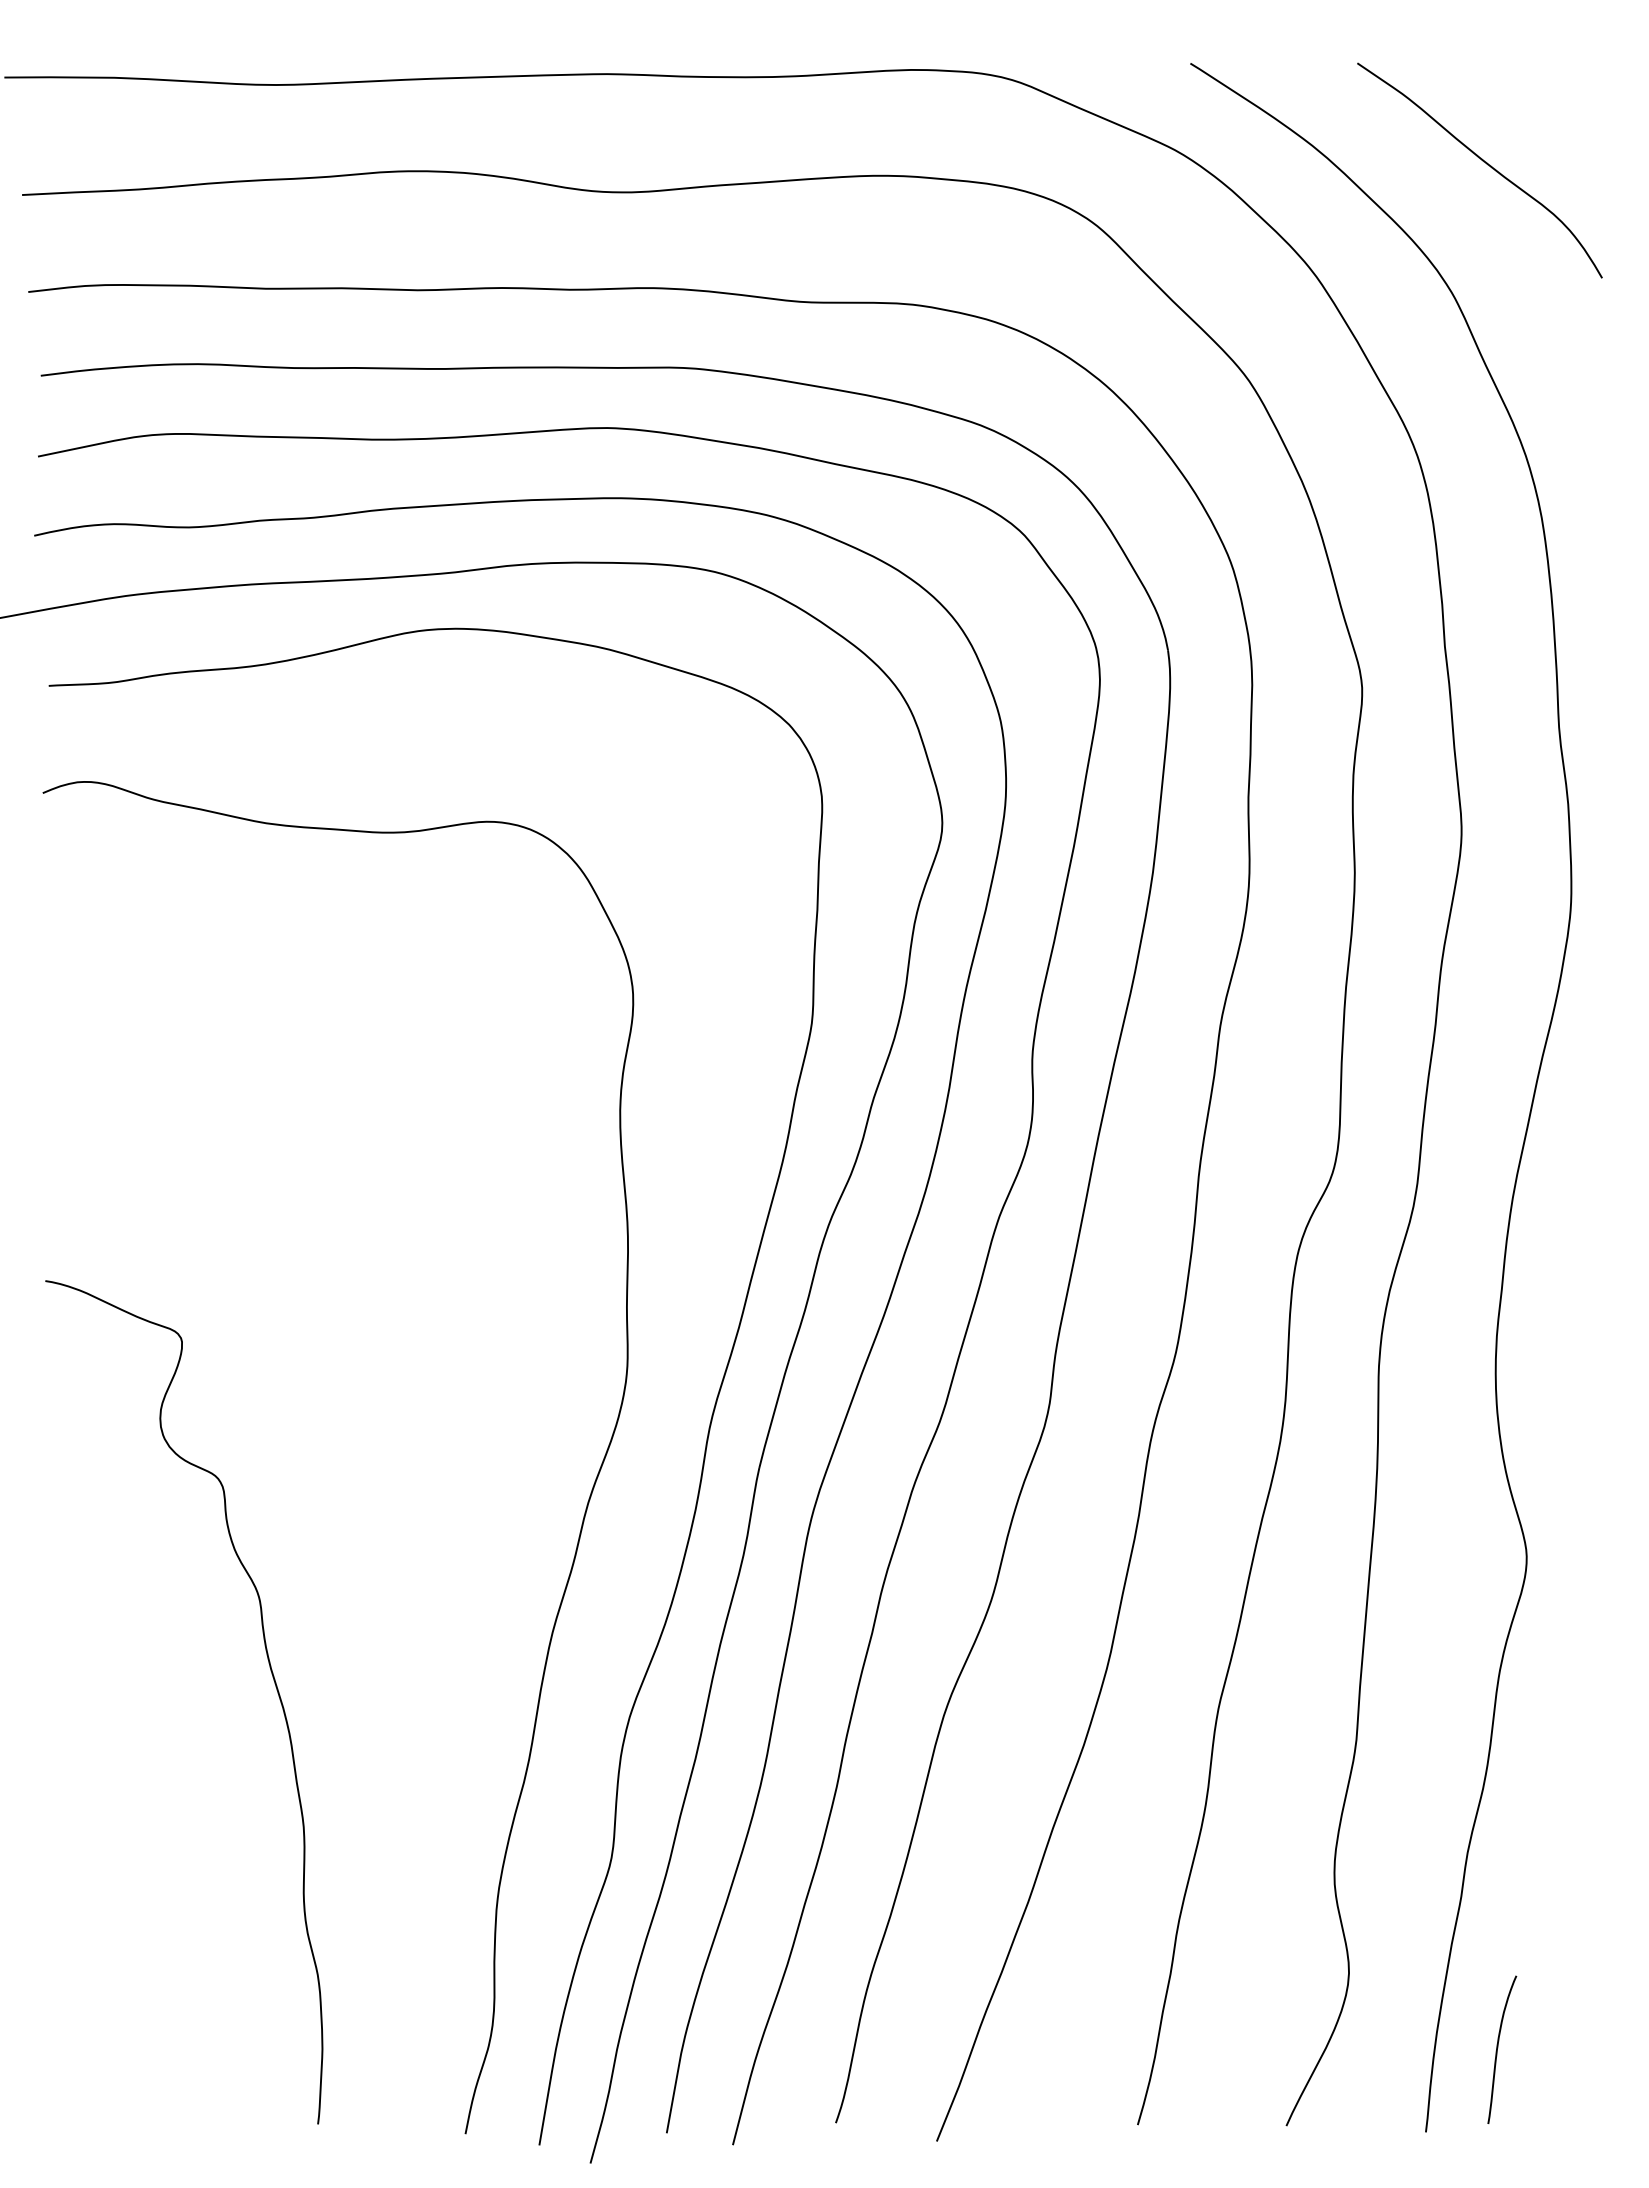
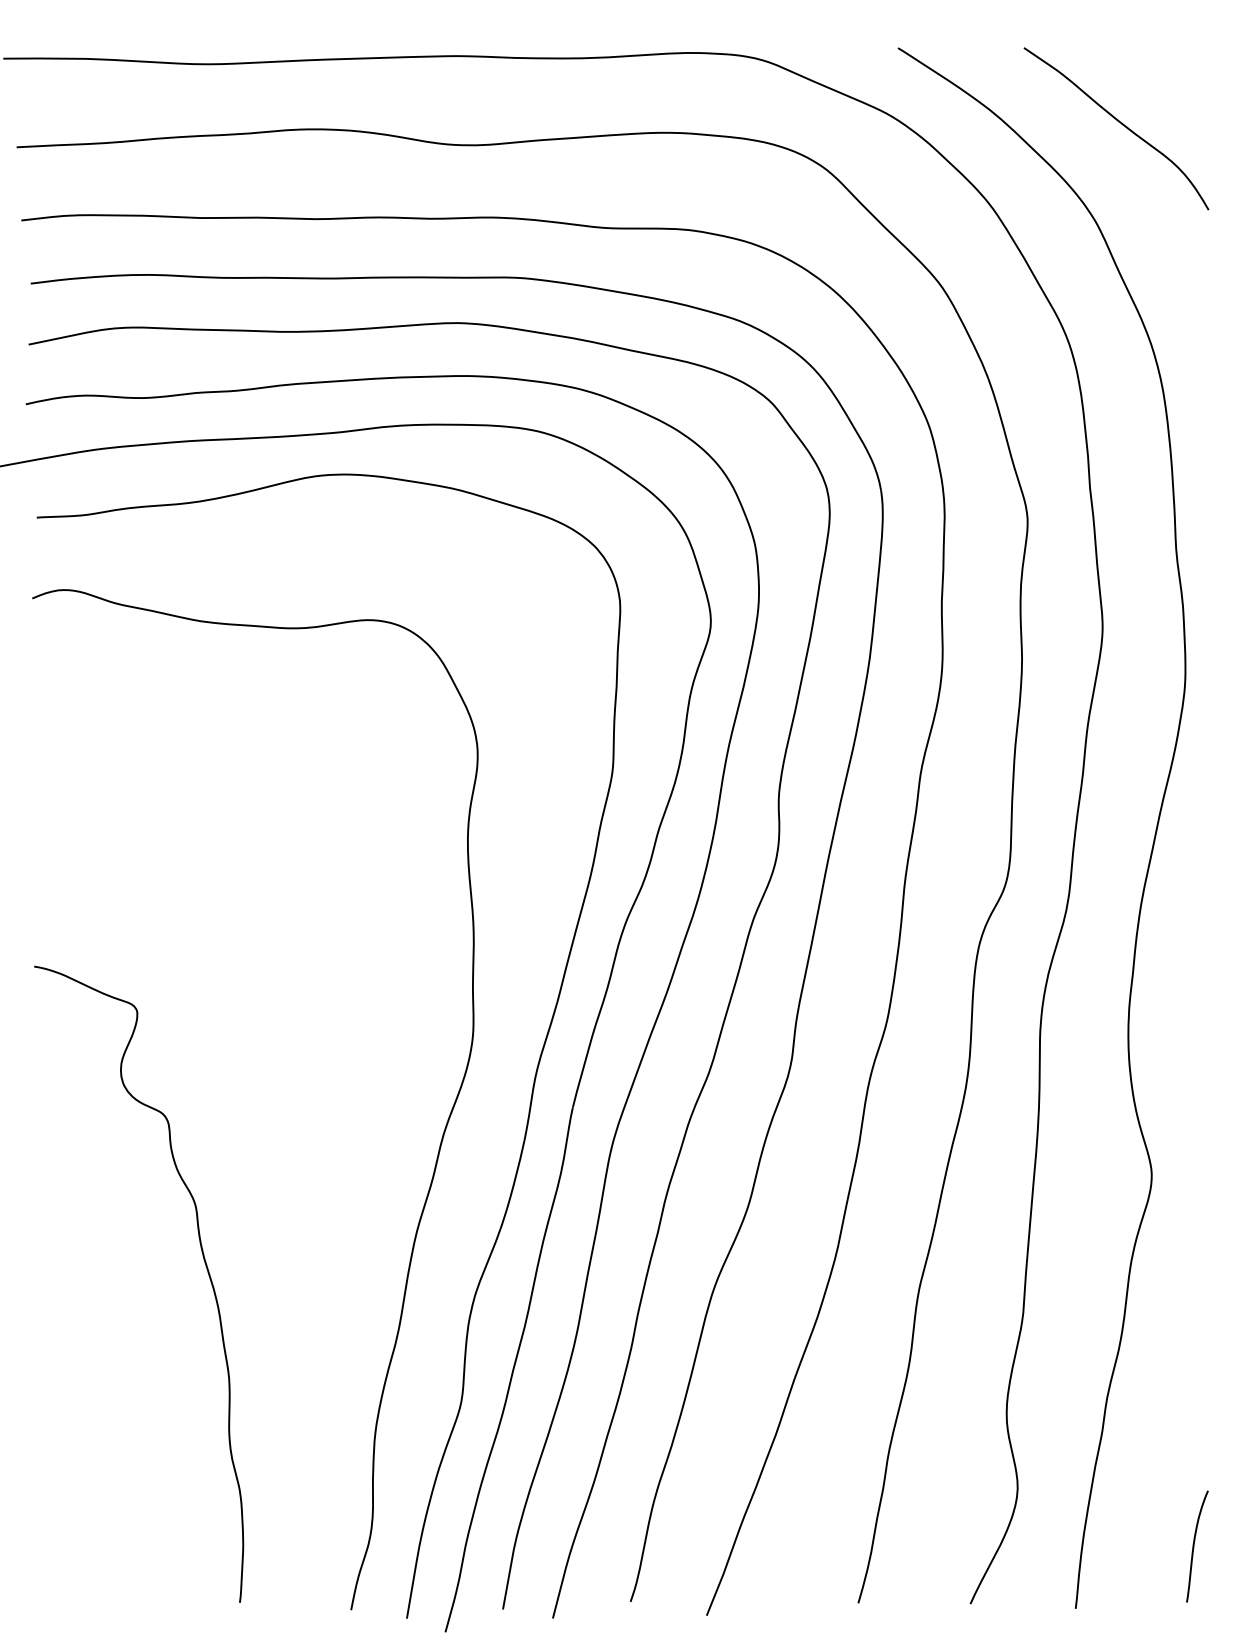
curve: (1498, 2048) -> (1194, 1545), moved

